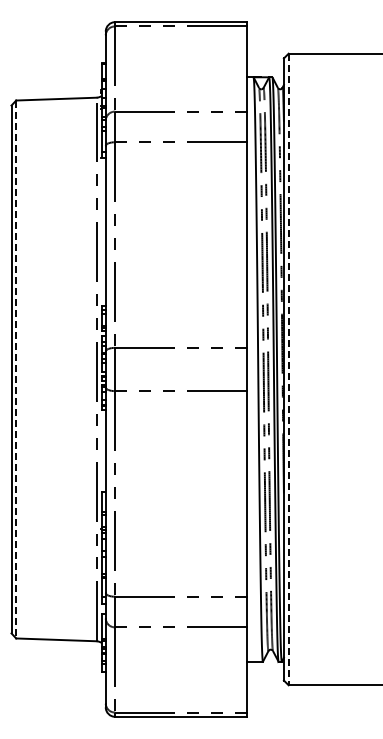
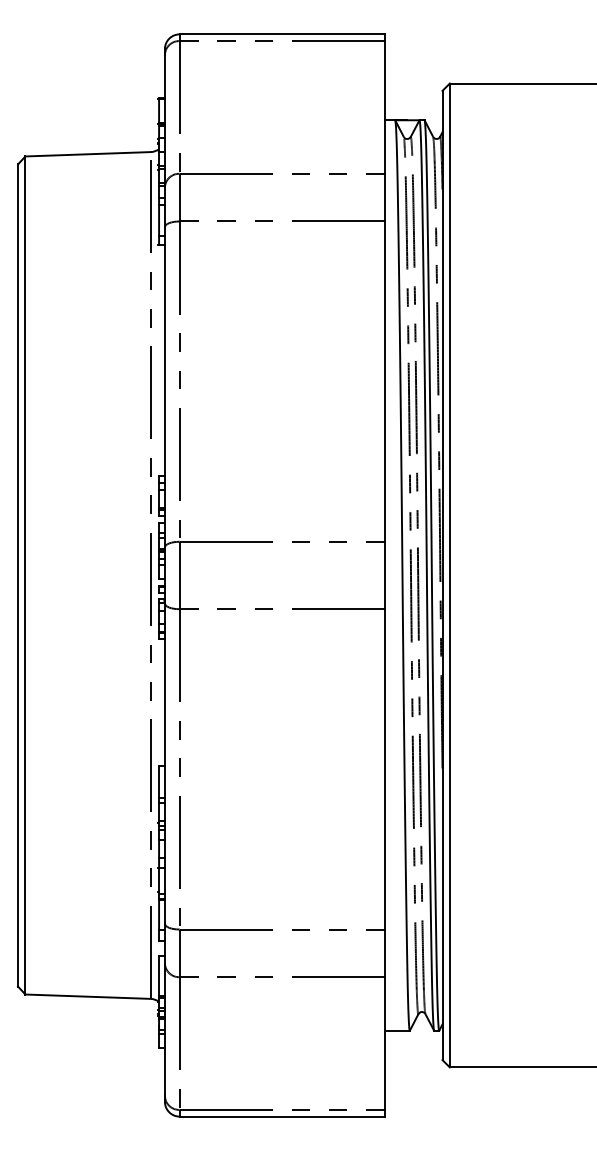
line: (16, 369) -> (25, 575), dashed -> solid
line: (288, 369) -> (449, 575), dashed -> solid

